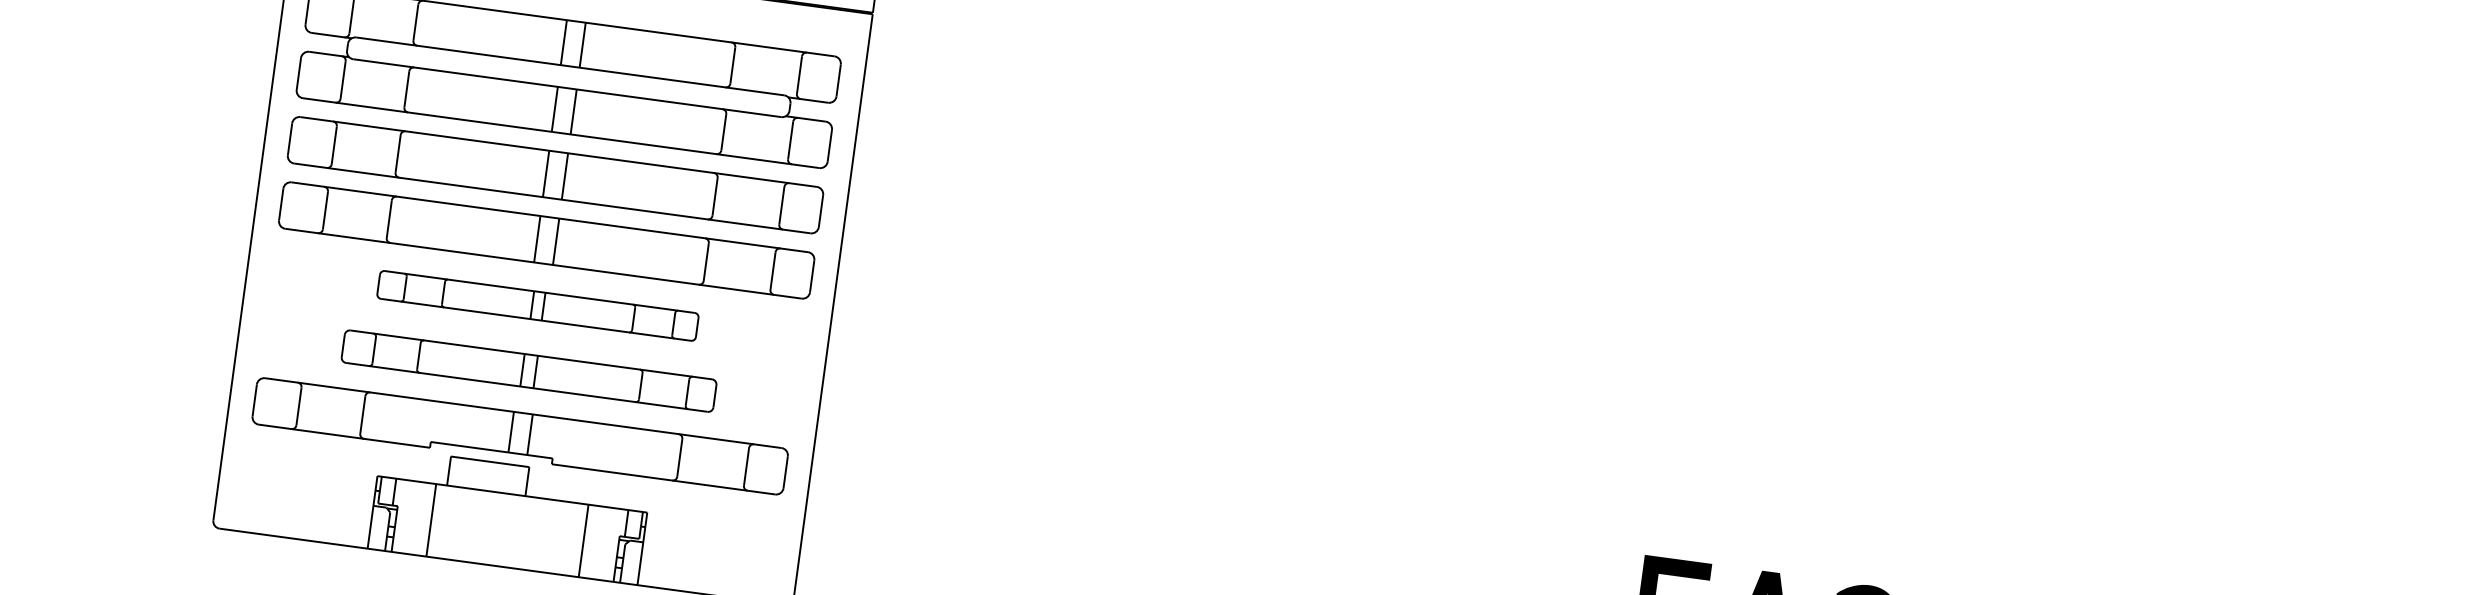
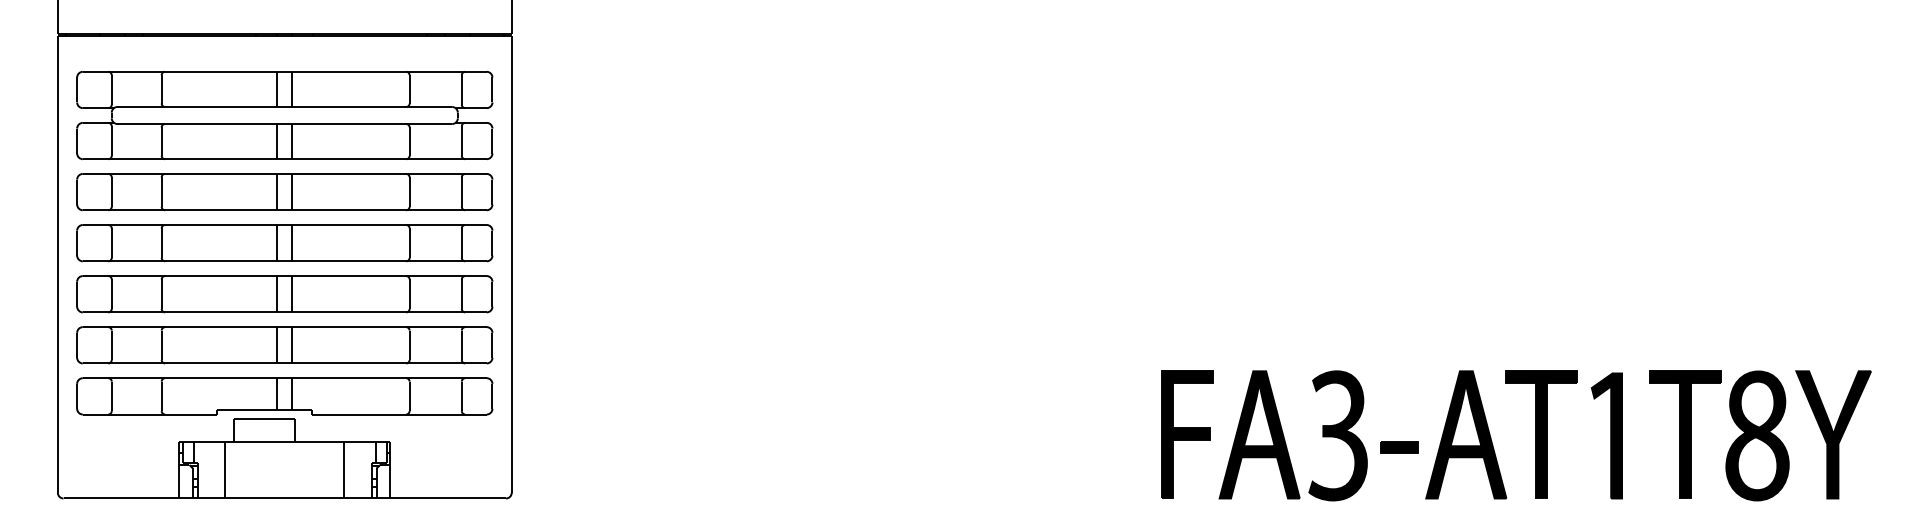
part: (537, 306) -> (284, 294), size x1.67
part: (528, 371) -> (284, 345), size x1.43

